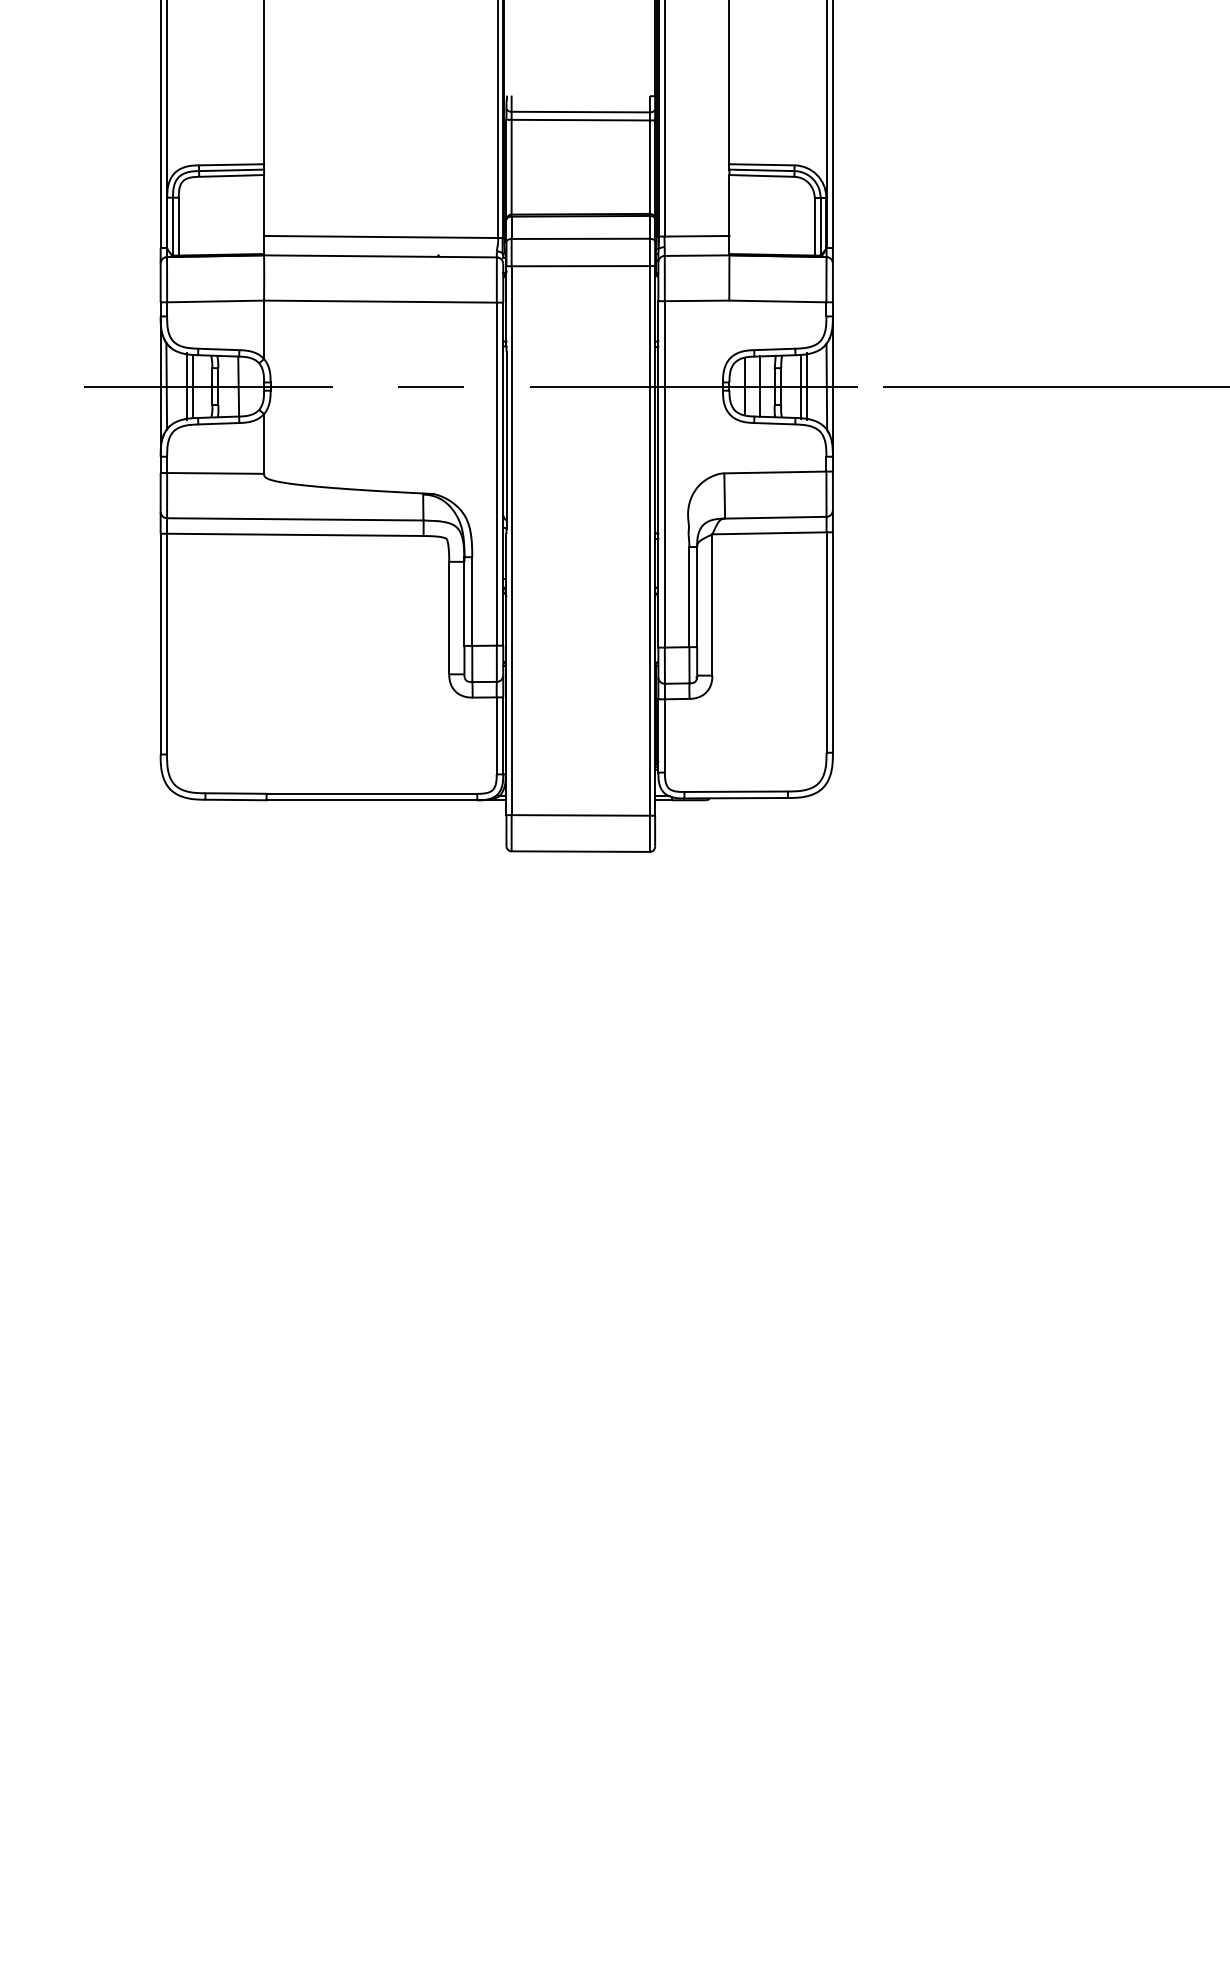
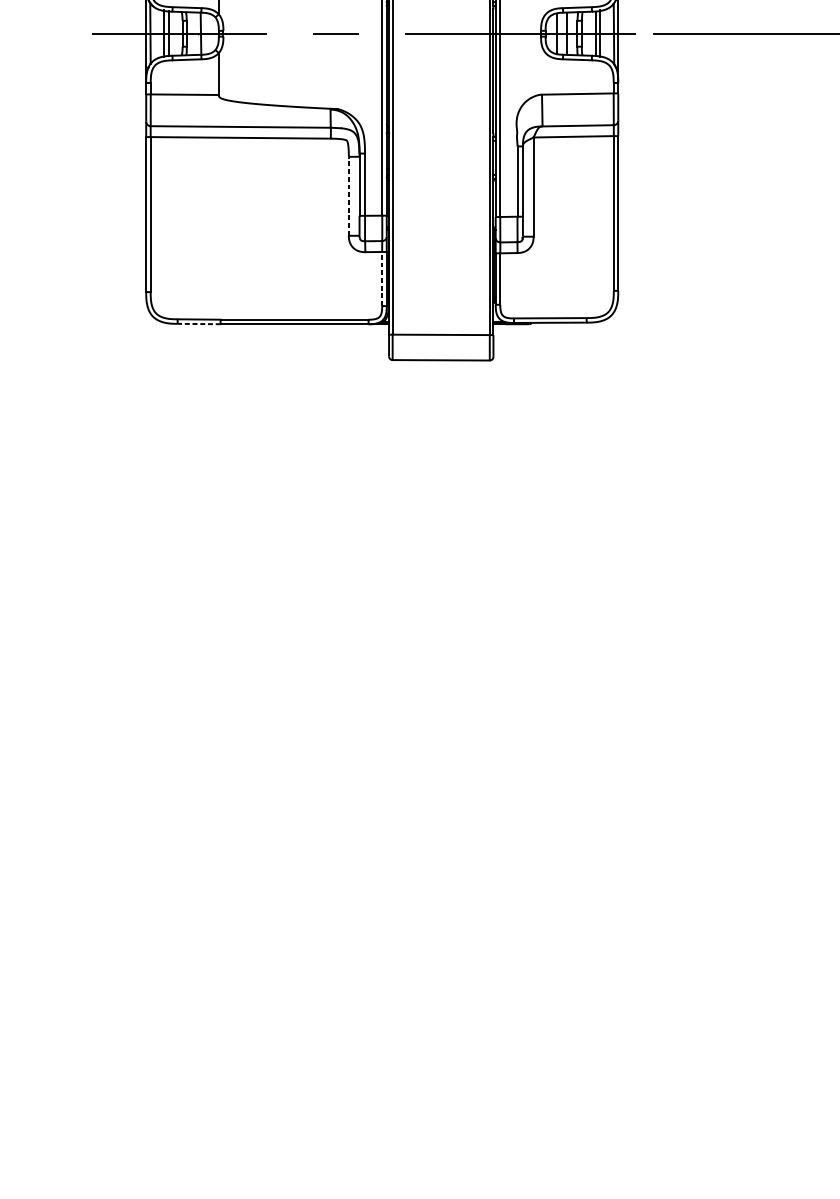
line: (449, 617) -> (349, 195), solid -> dashed
line: (496, 735) -> (382, 278), solid -> dashed
line: (236, 800) -> (199, 324), solid -> dashed

